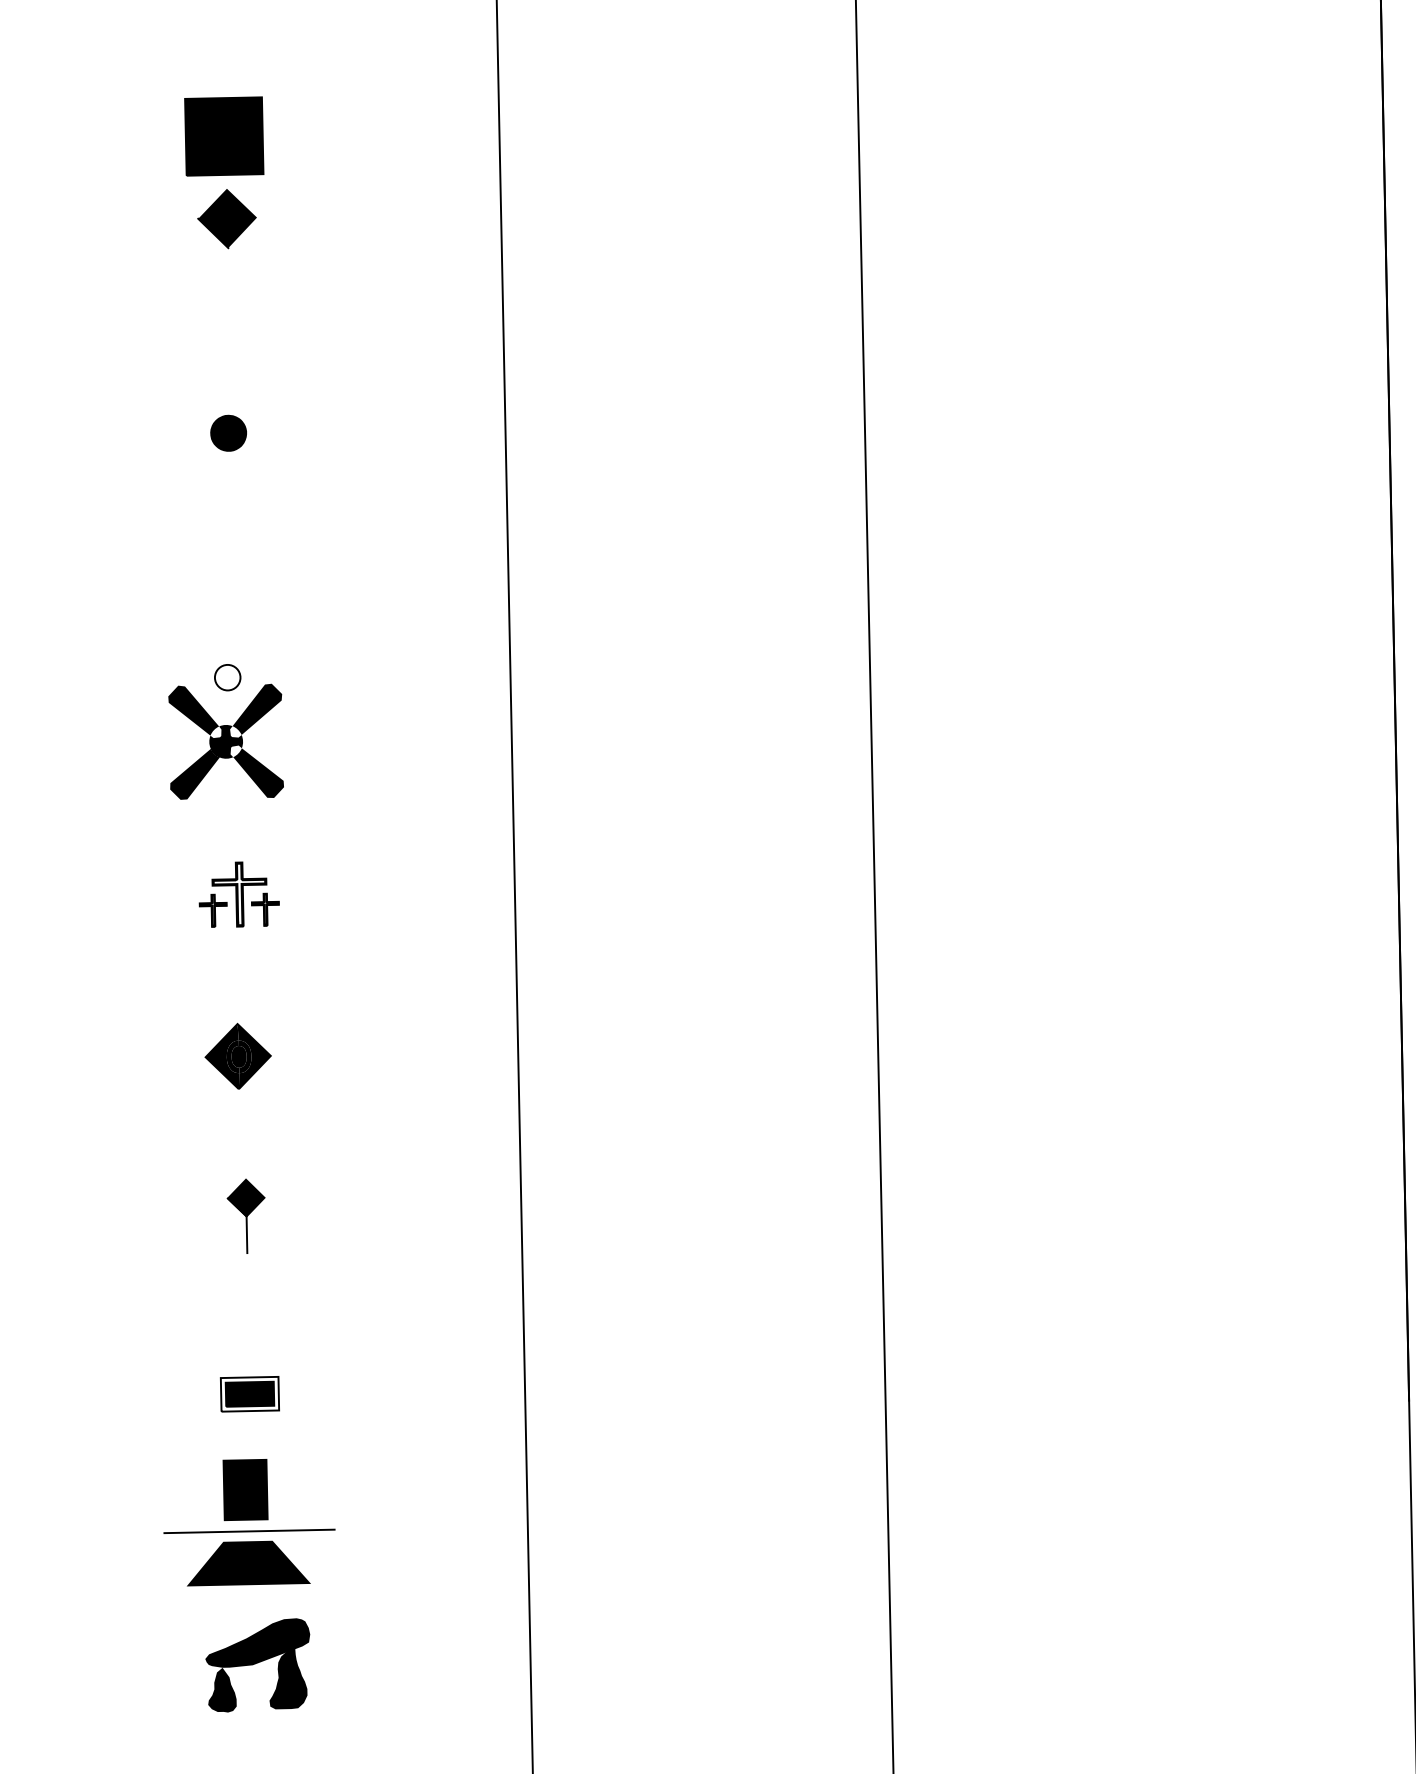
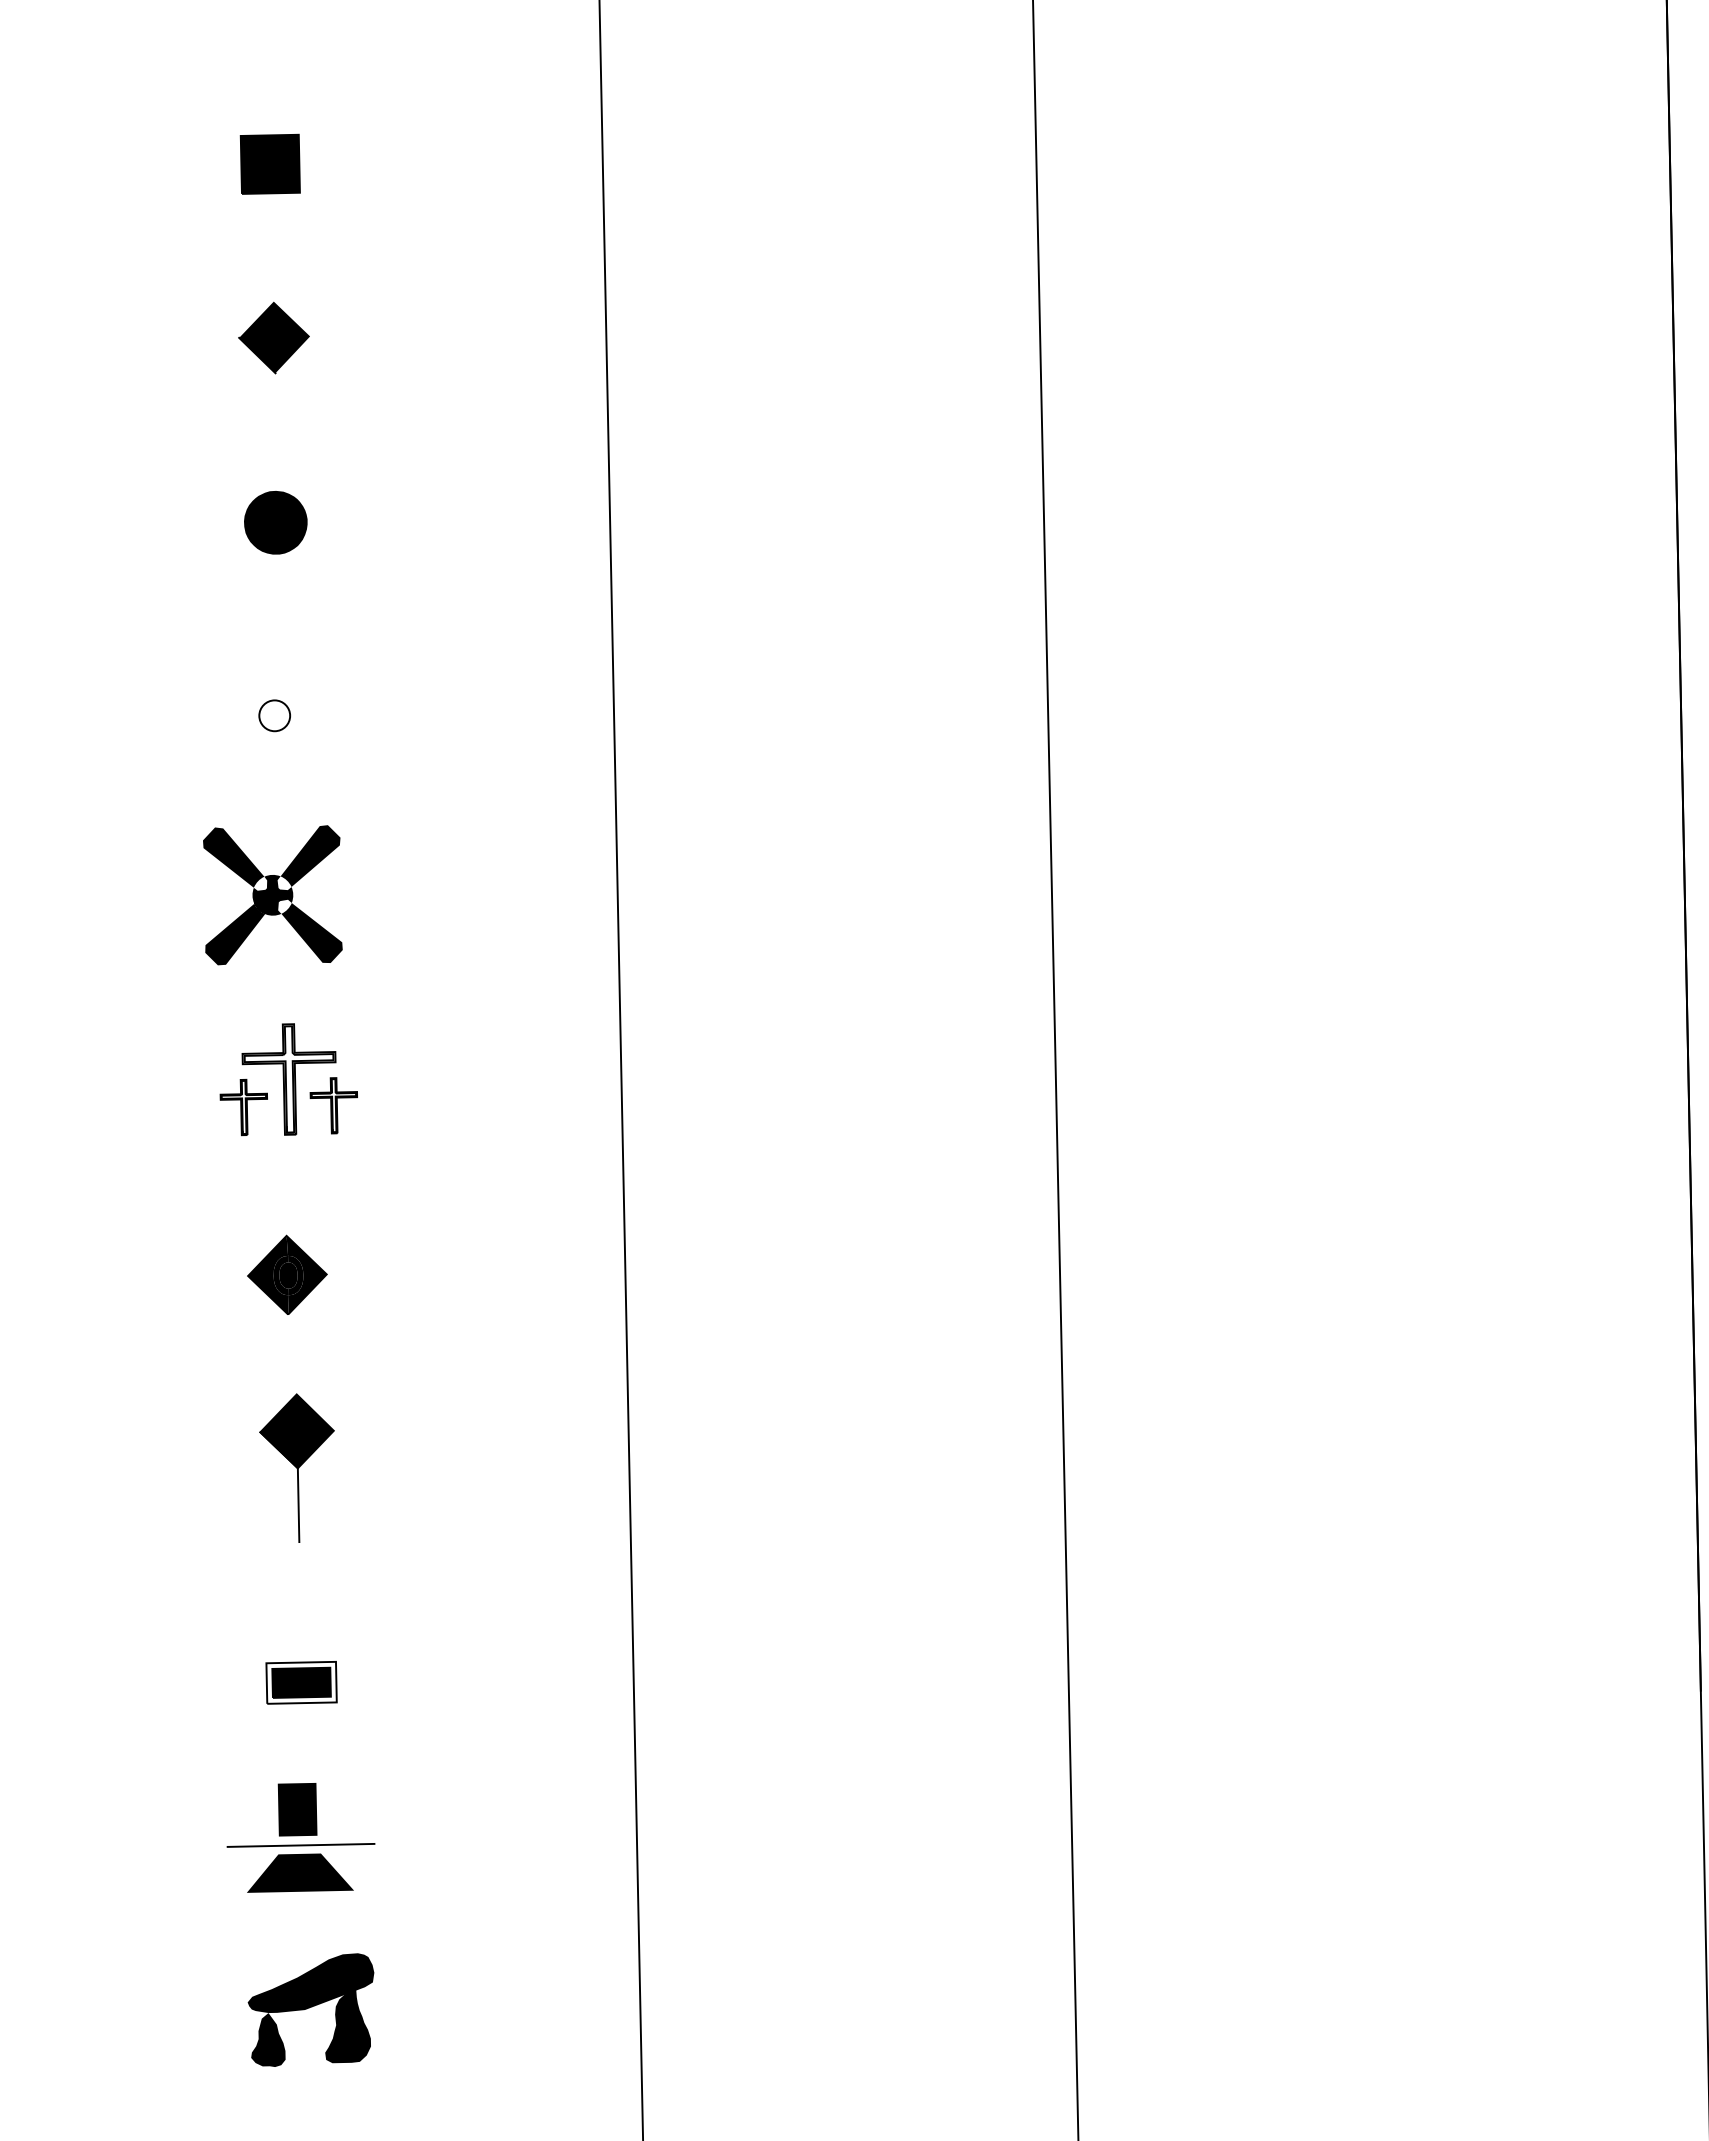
part: (223, 135) -> (269, 163), size x0.62
part: (226, 218) -> (273, 337), moved
part: (228, 433) -> (275, 522), size x1.43
part: (227, 677) -> (274, 715), moved
part: (239, 894) -> (288, 1079), size x1.43
part: (245, 1215) -> (296, 1467), size x1.67
part: (249, 1522) -> (300, 1837), size x0.71

